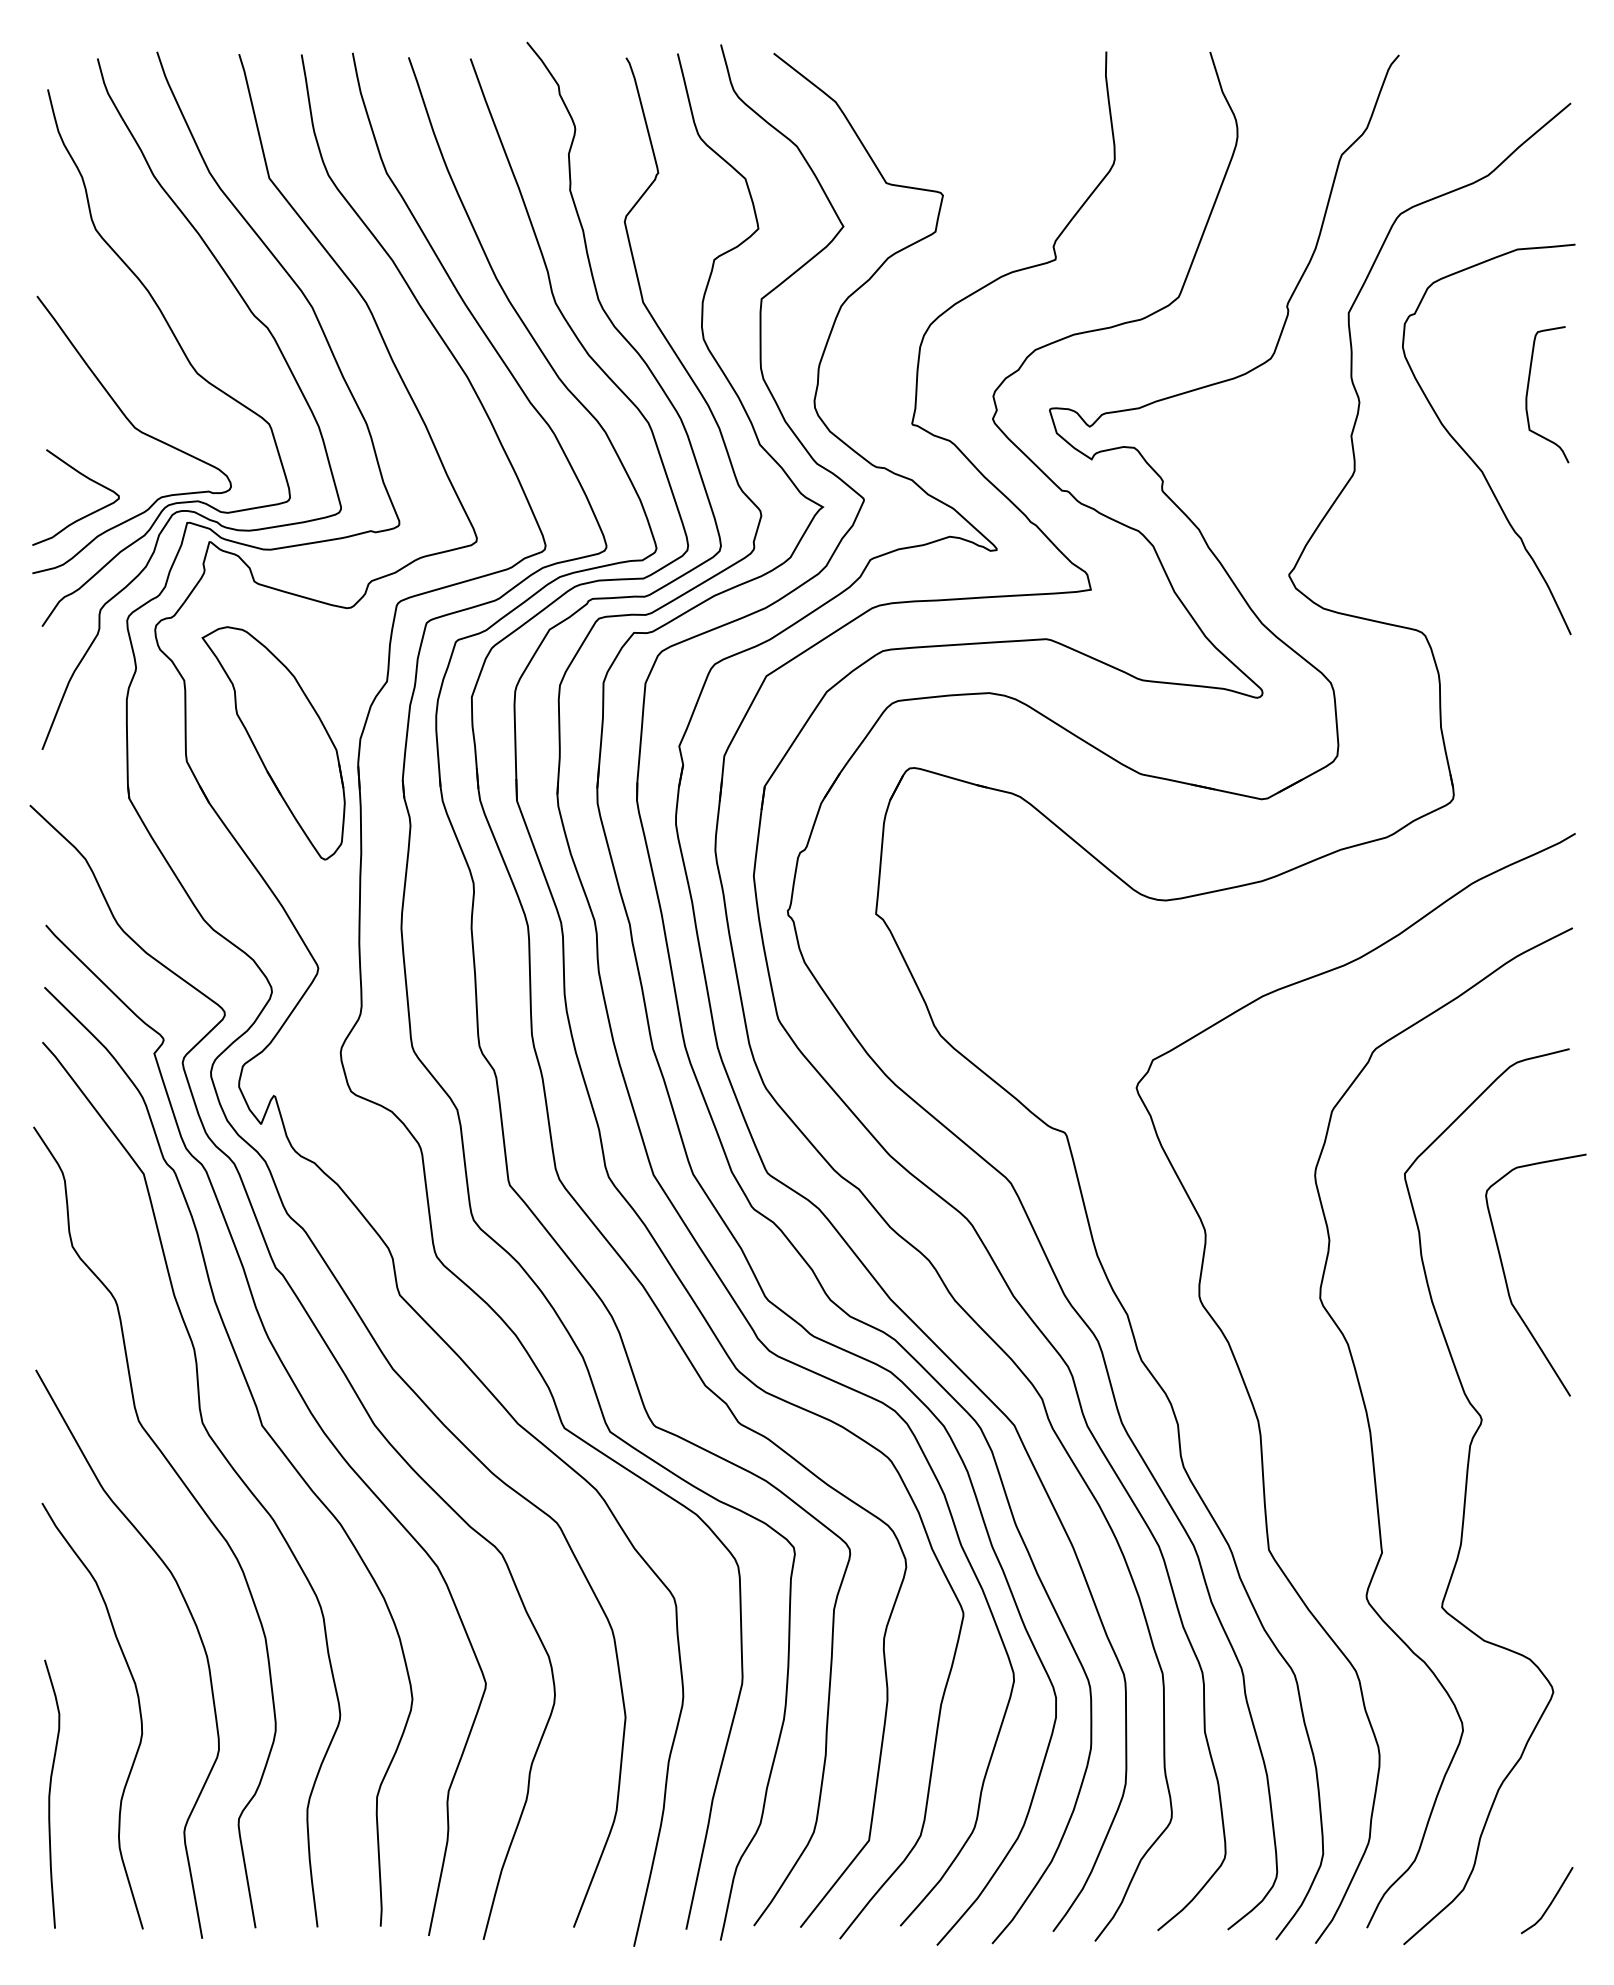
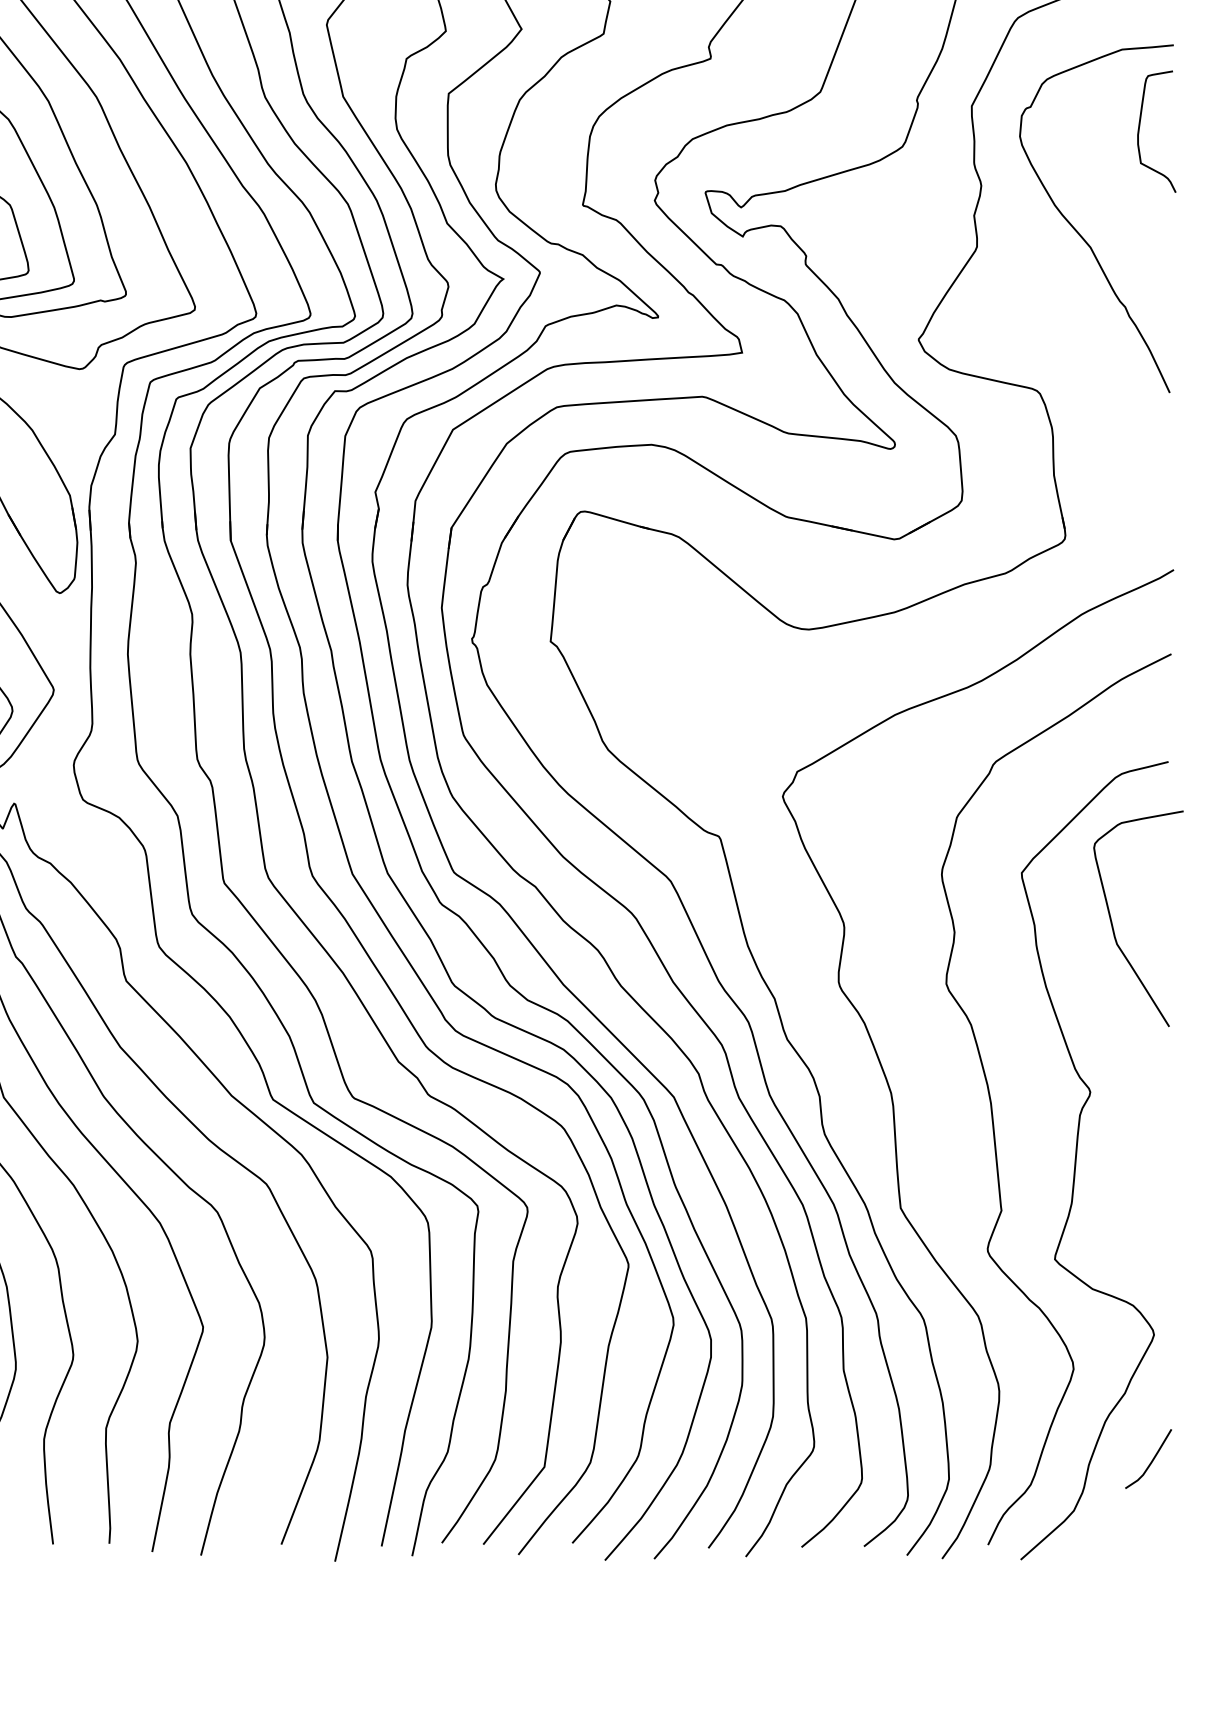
curve: (1528, 391) -> (1139, 128), moved
curve: (1507, 1282) -> (1113, 925), moved
curve: (1550, 1902) -> (1151, 1460), moved

